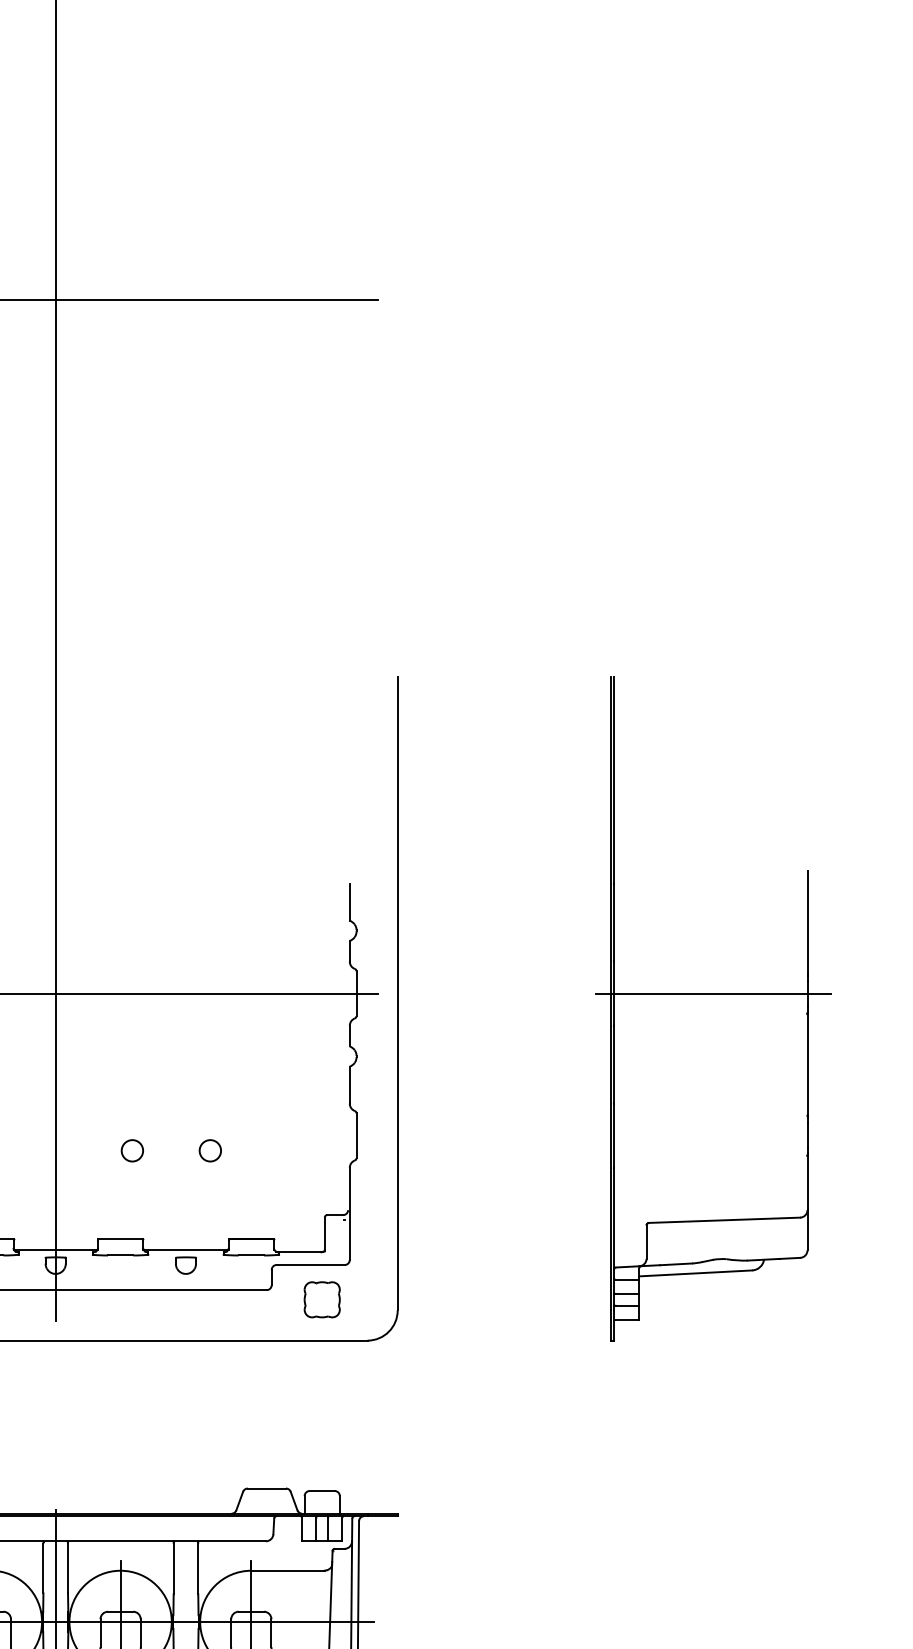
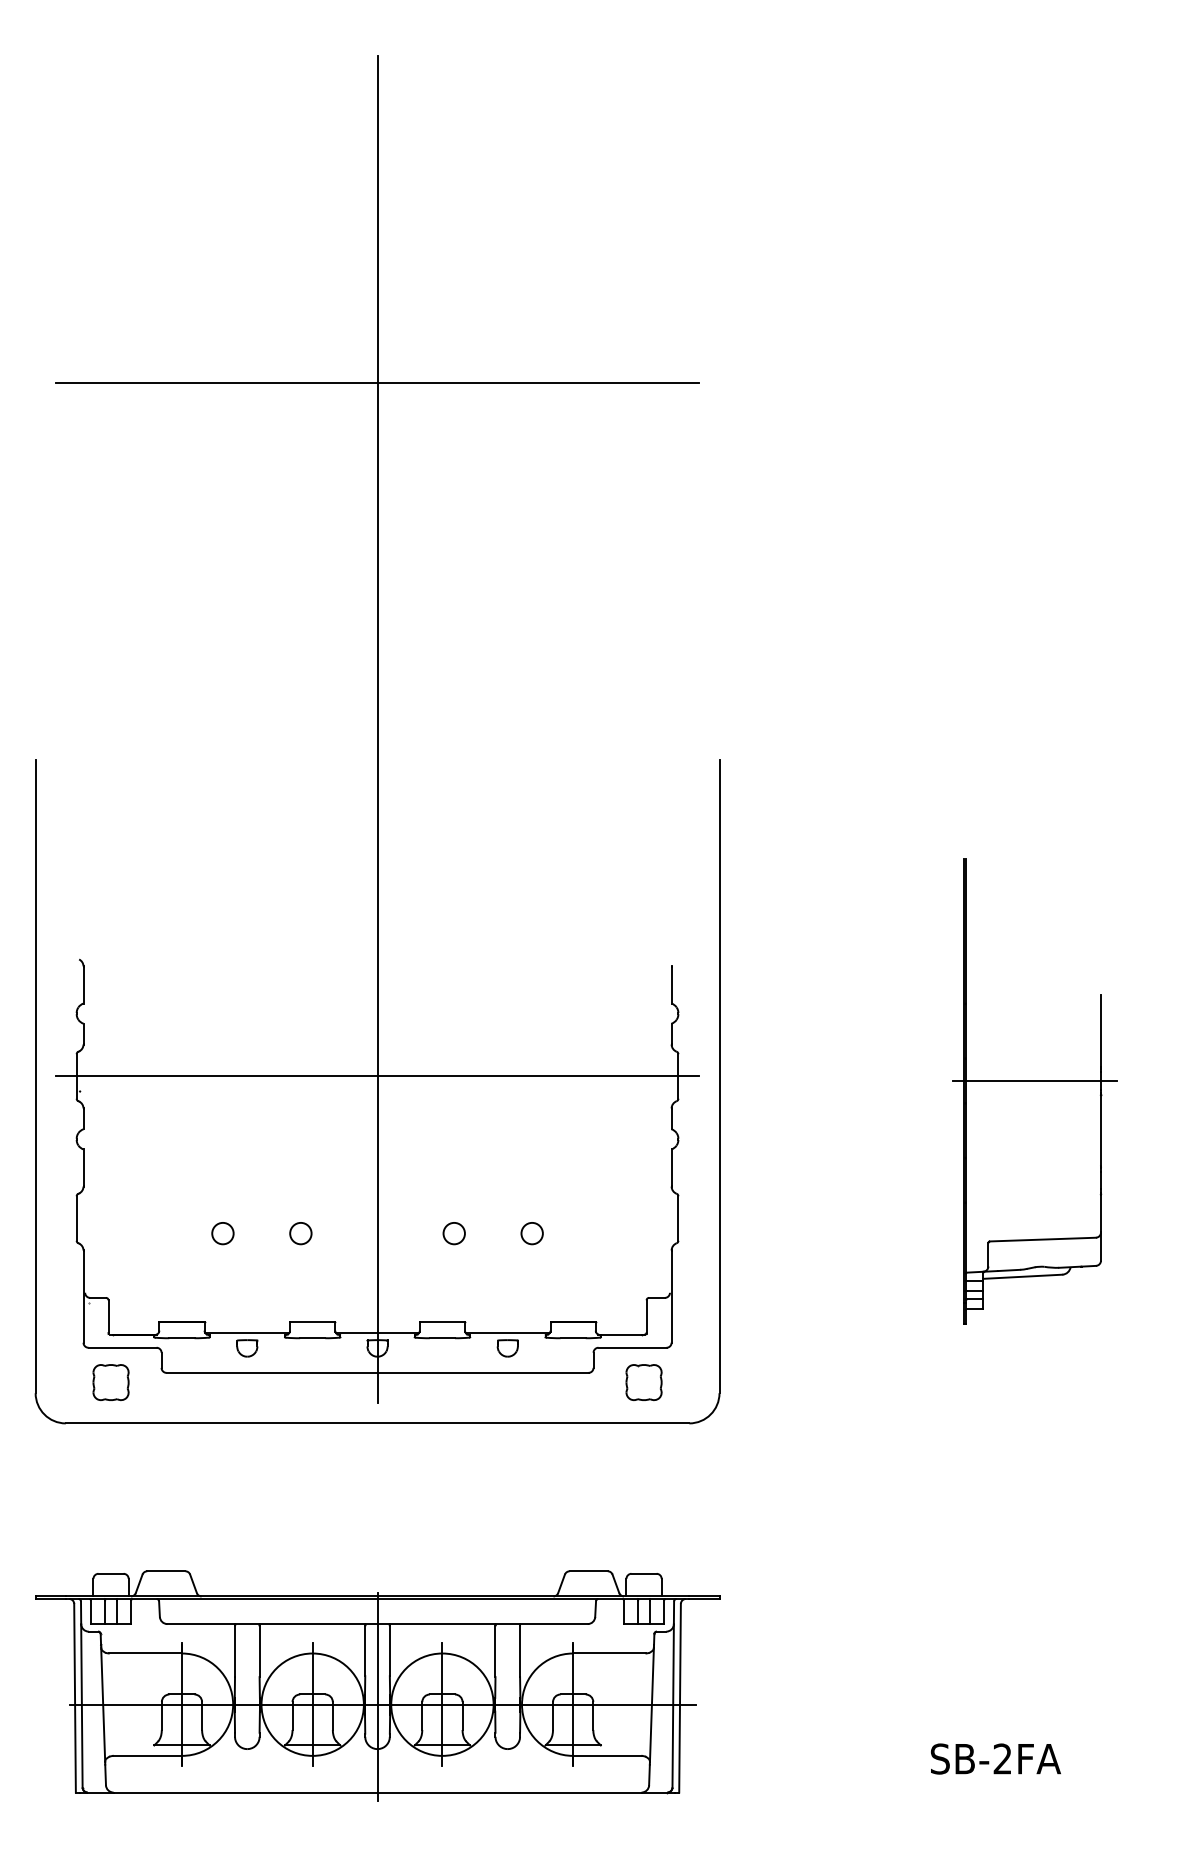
part: (712, 1008) -> (1034, 1091), size x0.7

